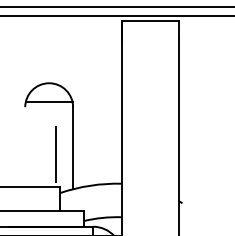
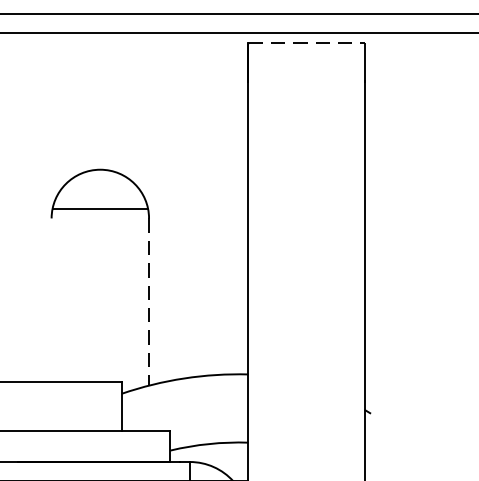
line: (150, 21) -> (306, 43), solid -> dashed
line: (73, 148) -> (149, 302), solid -> dashed
line: (55, 153) -> (113, 312), removed

